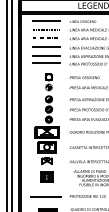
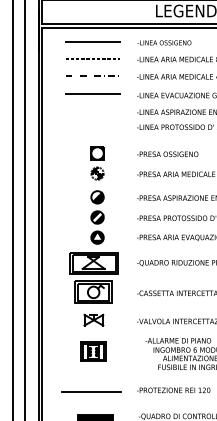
line: (46, 55) -> (92, 110), removed
line: (46, 63) -> (92, 126), removed

